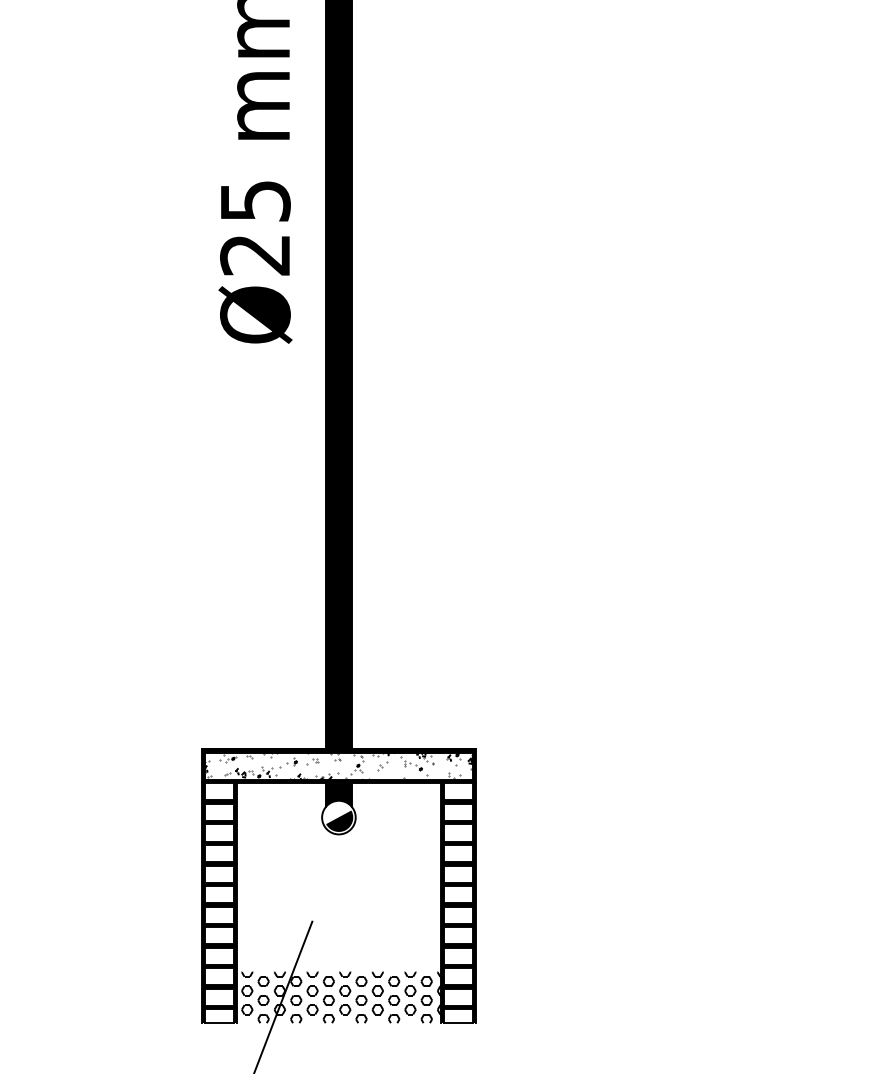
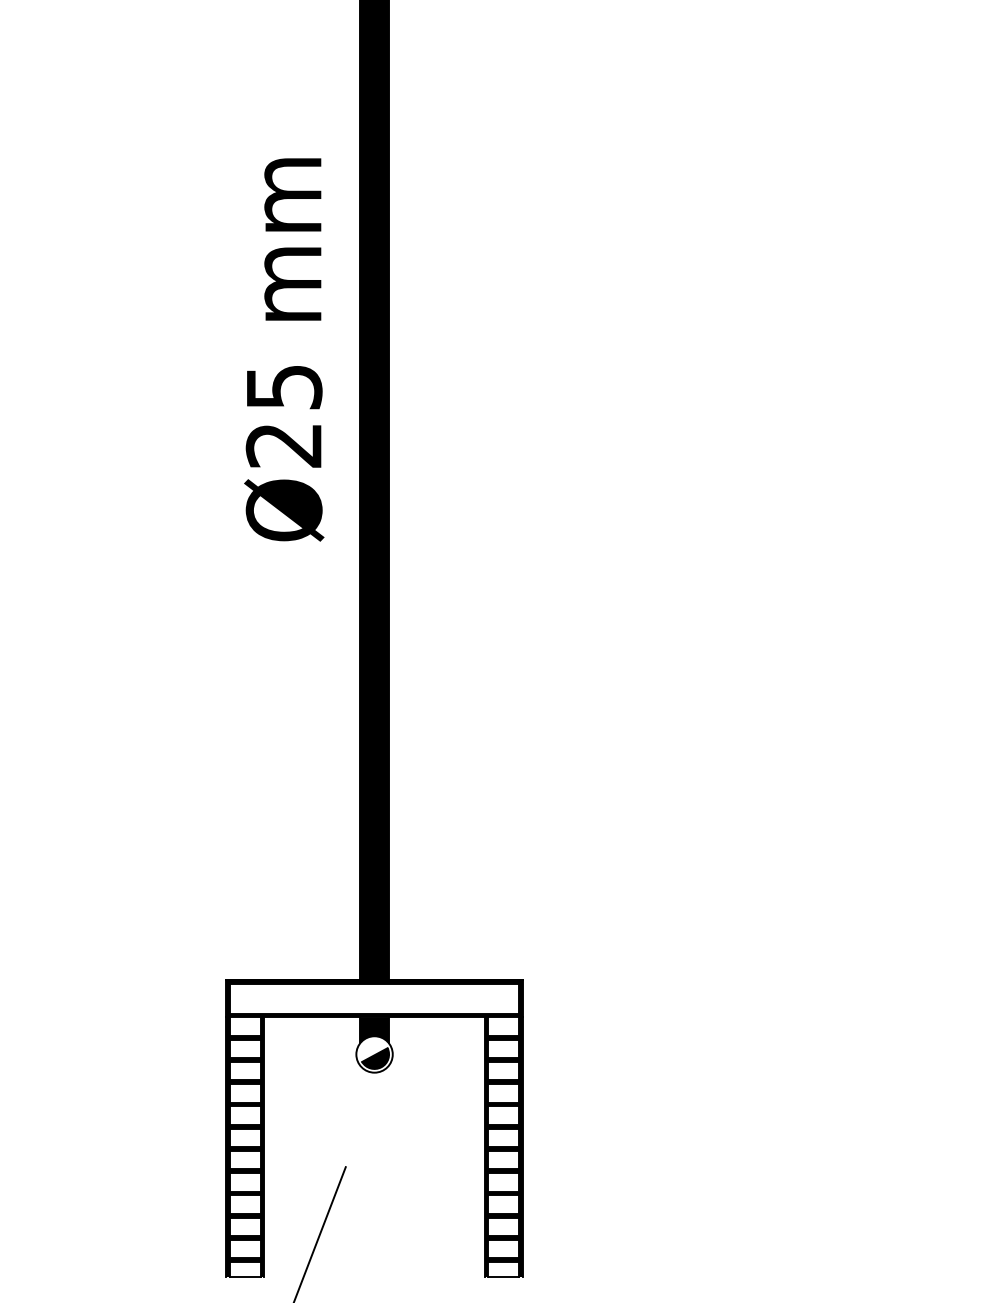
hatch: (338, 765) -> (374, 998), removed
hatch: (340, 996) -> (376, 1248), removed

